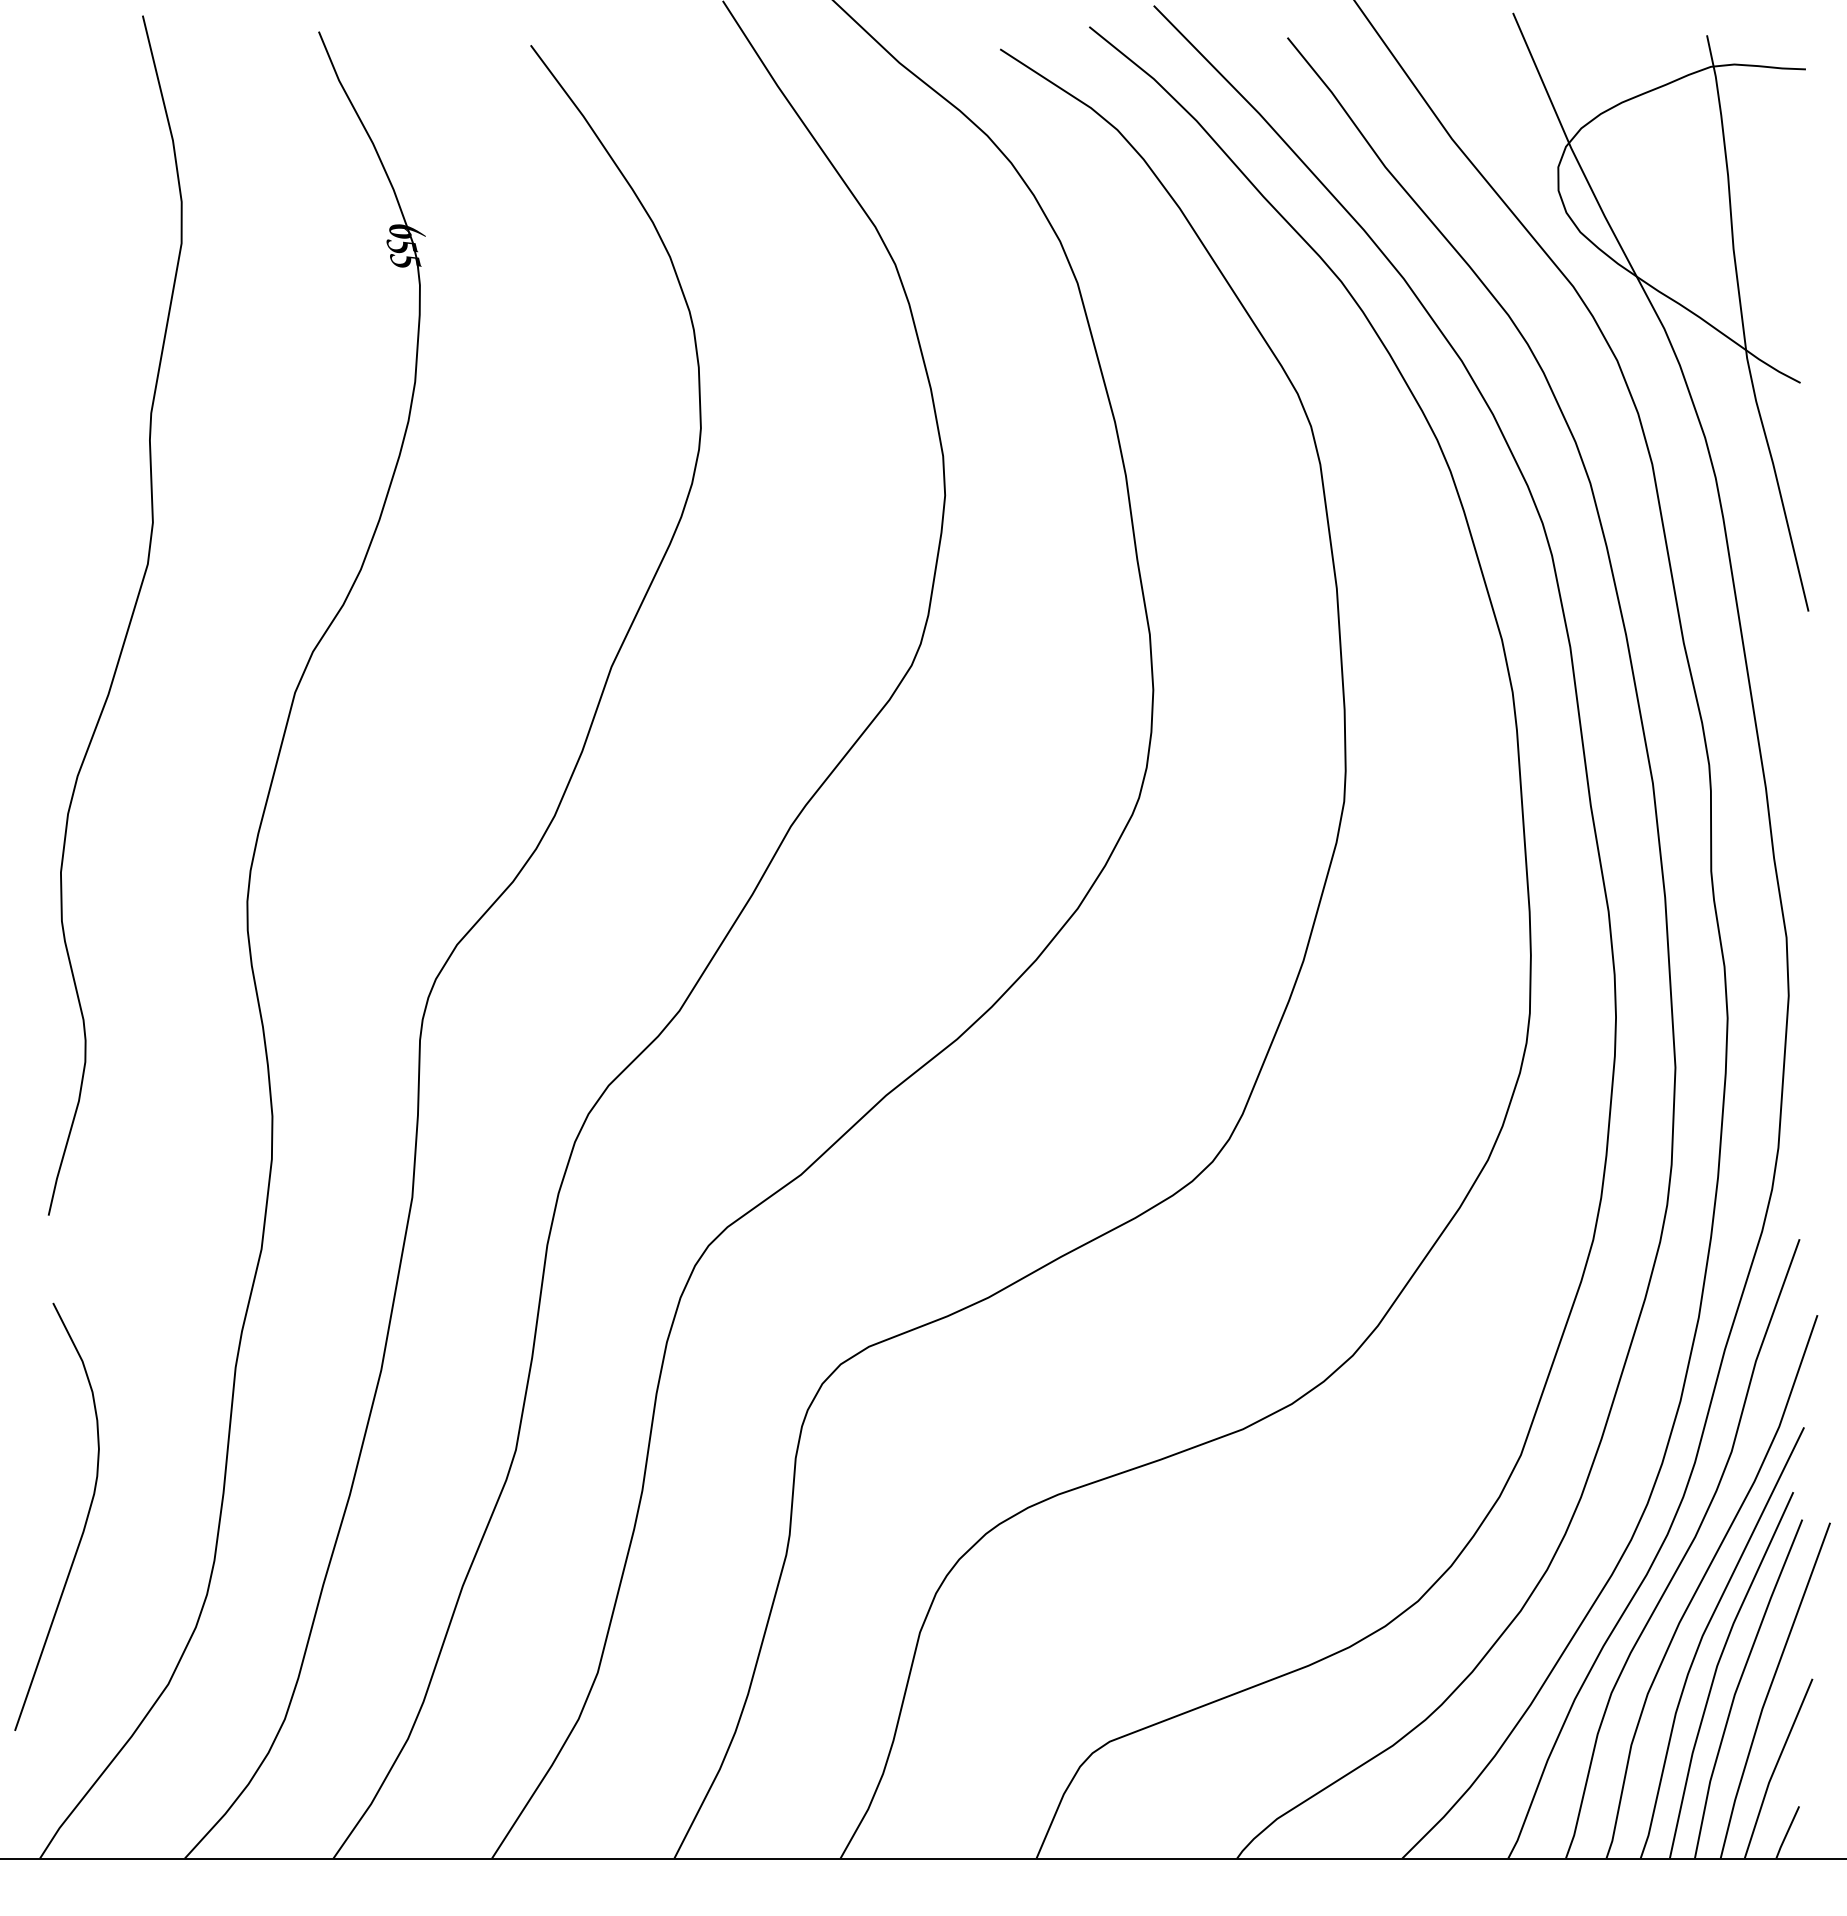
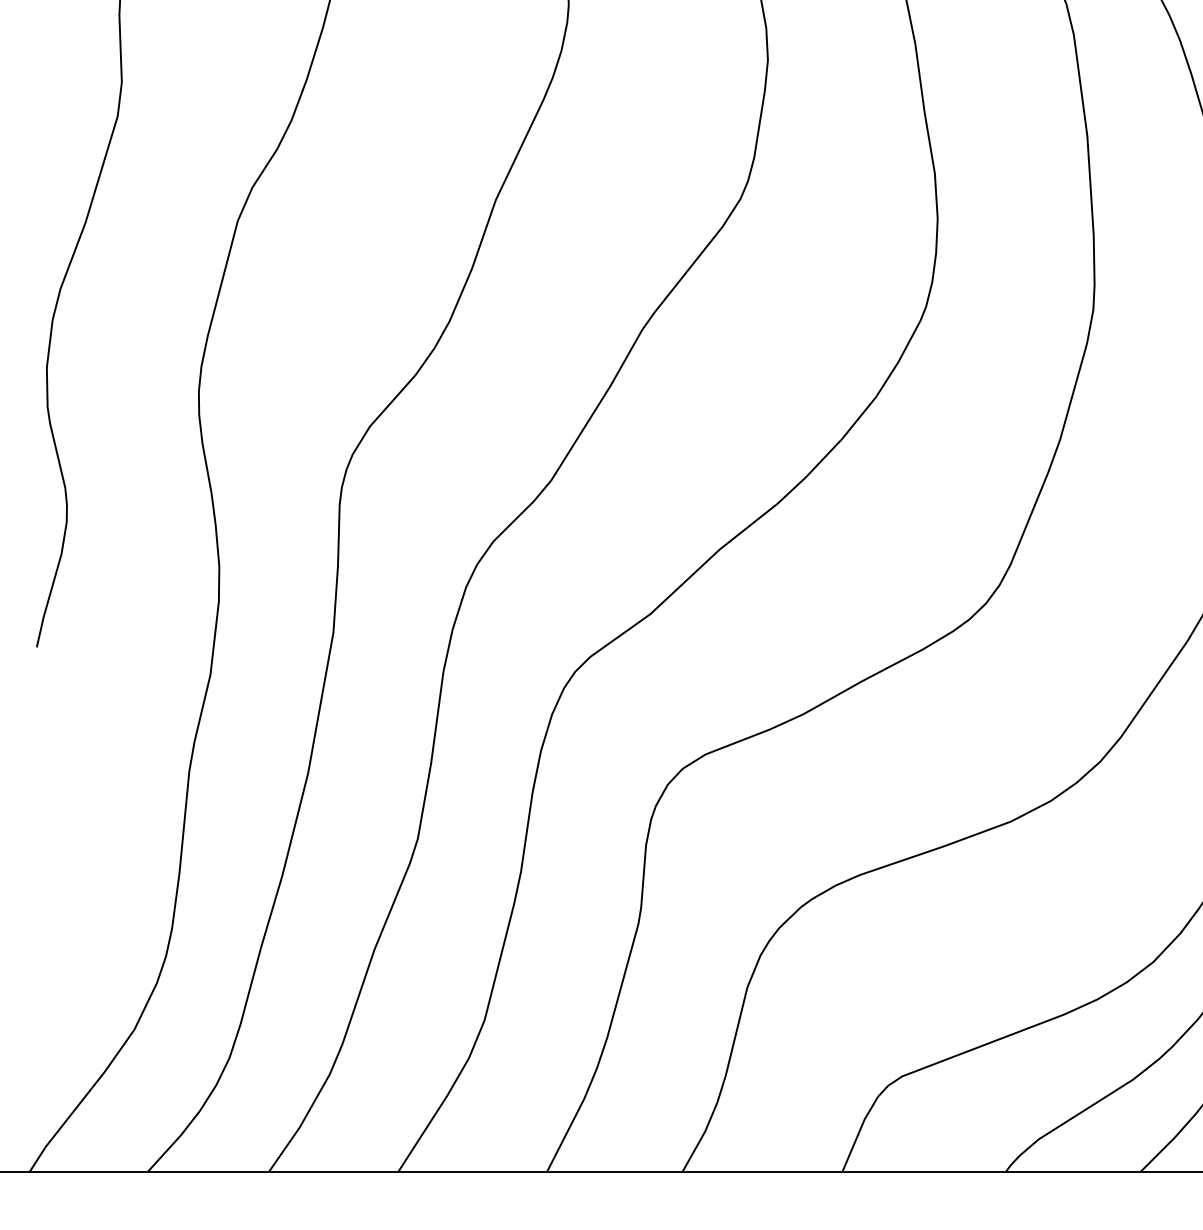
curve: (84, 1523) -> (66, 898), removed

